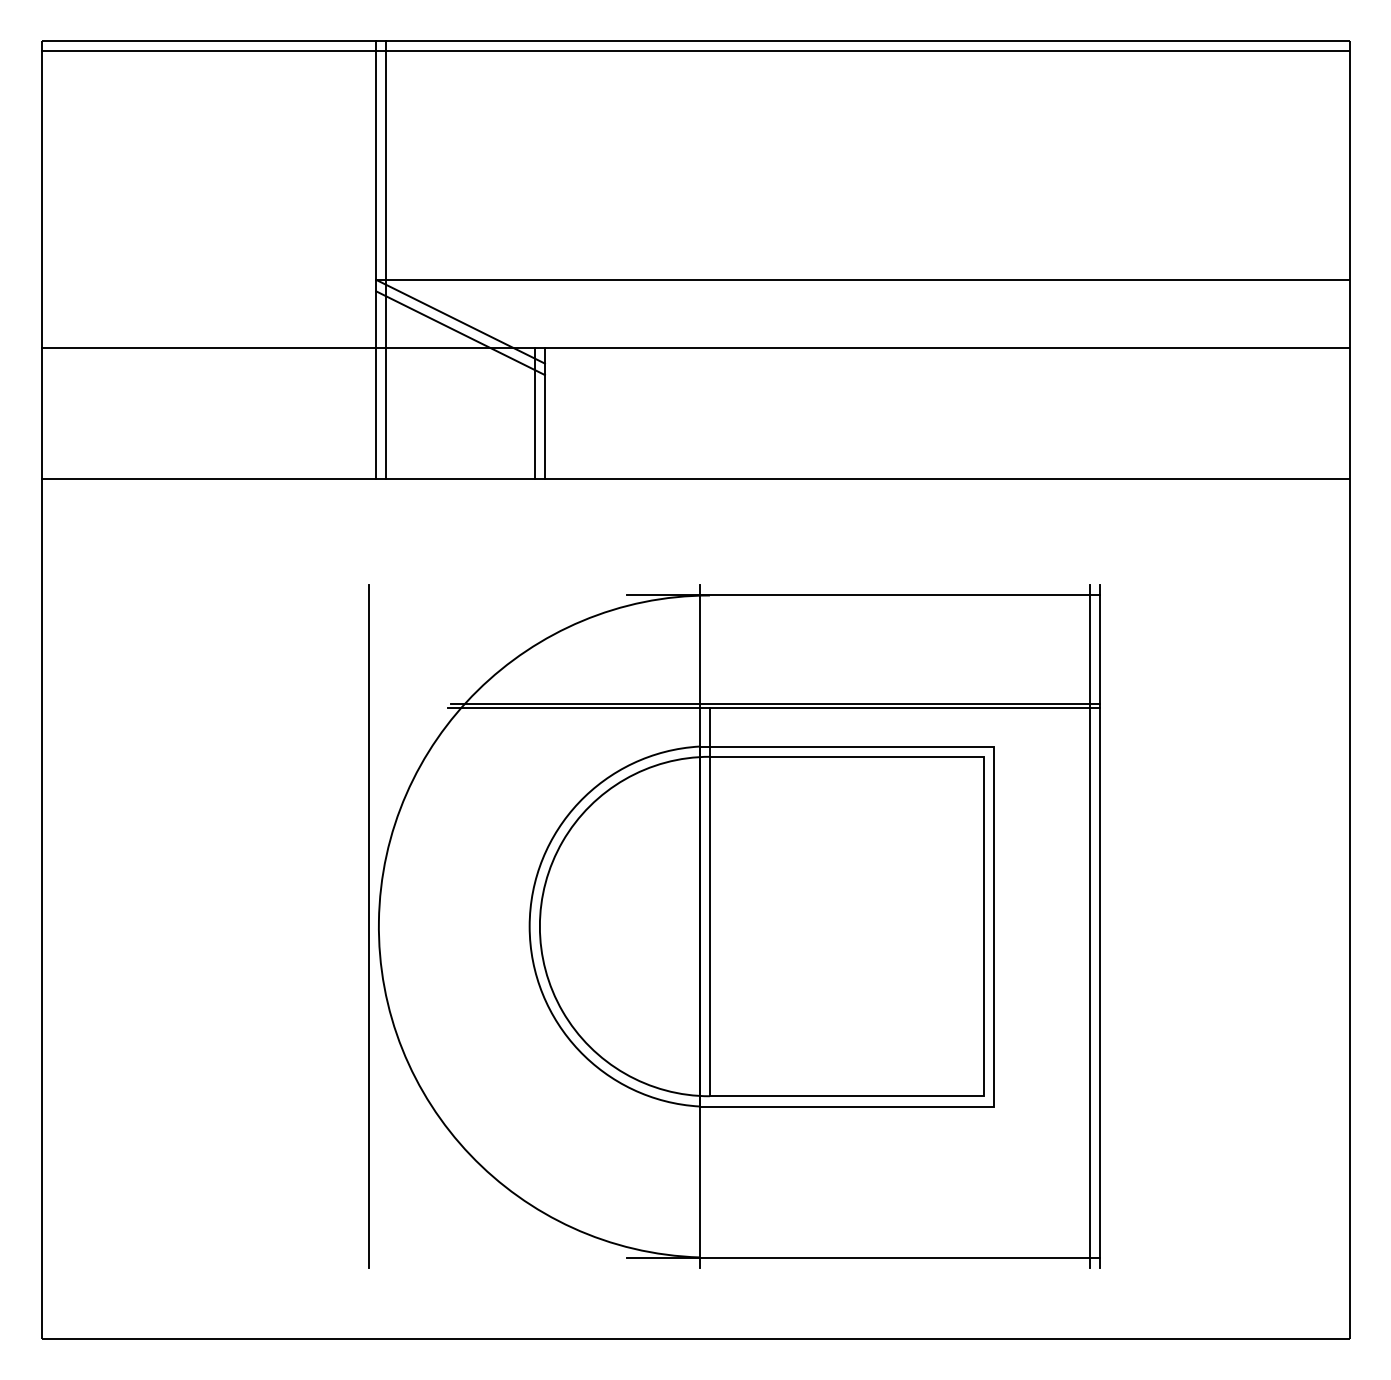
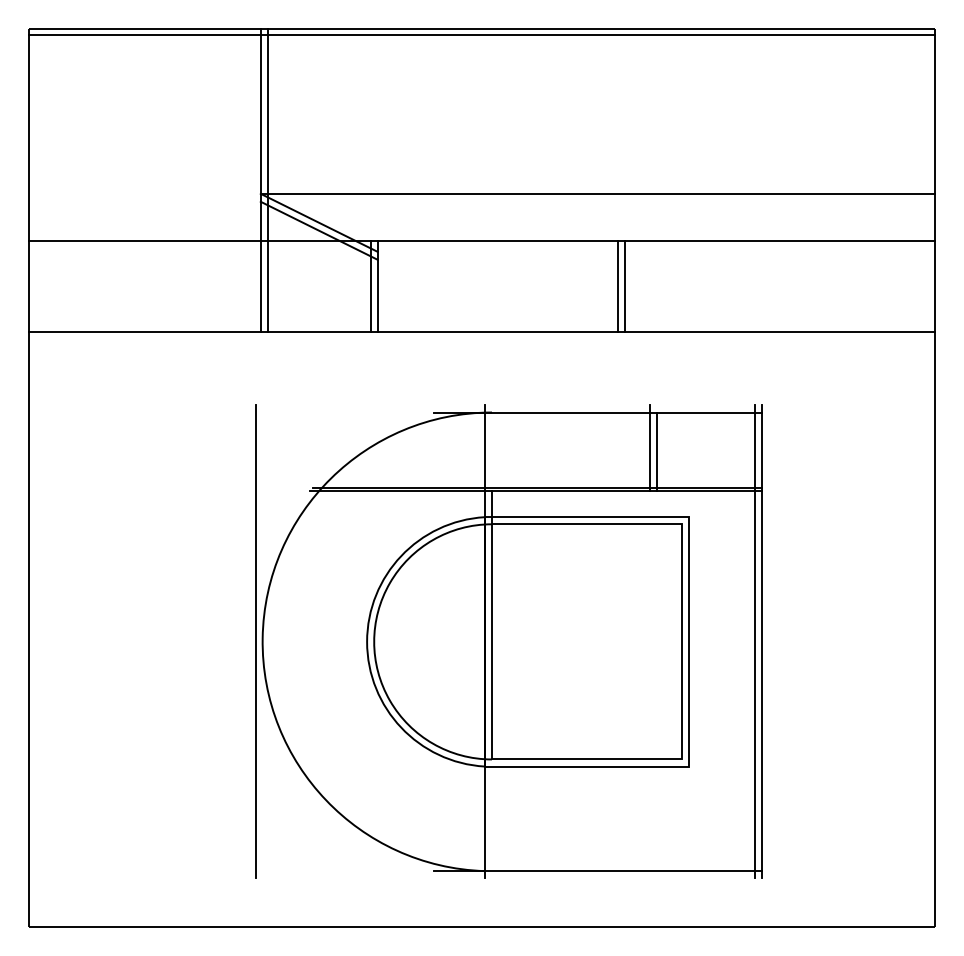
line: (891, 413) -> (617, 286), added
line: (902, 413) -> (625, 286), added
line: (938, 645) -> (650, 447), added
line: (948, 651) -> (657, 451), added

